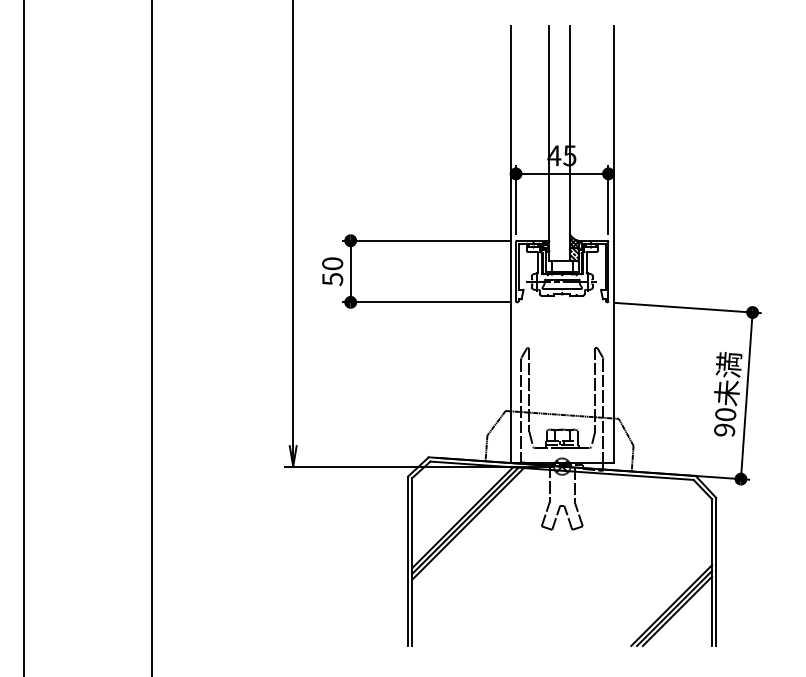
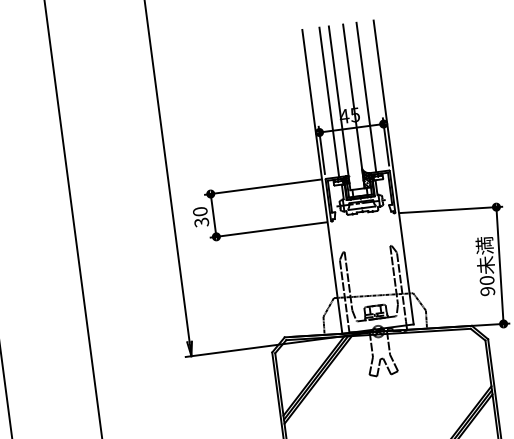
line: (535, 132) -> (329, 101), added
line: (588, 132) -> (365, 97), added
text: (332, 279) -> (201, 222), 50 -> 30

